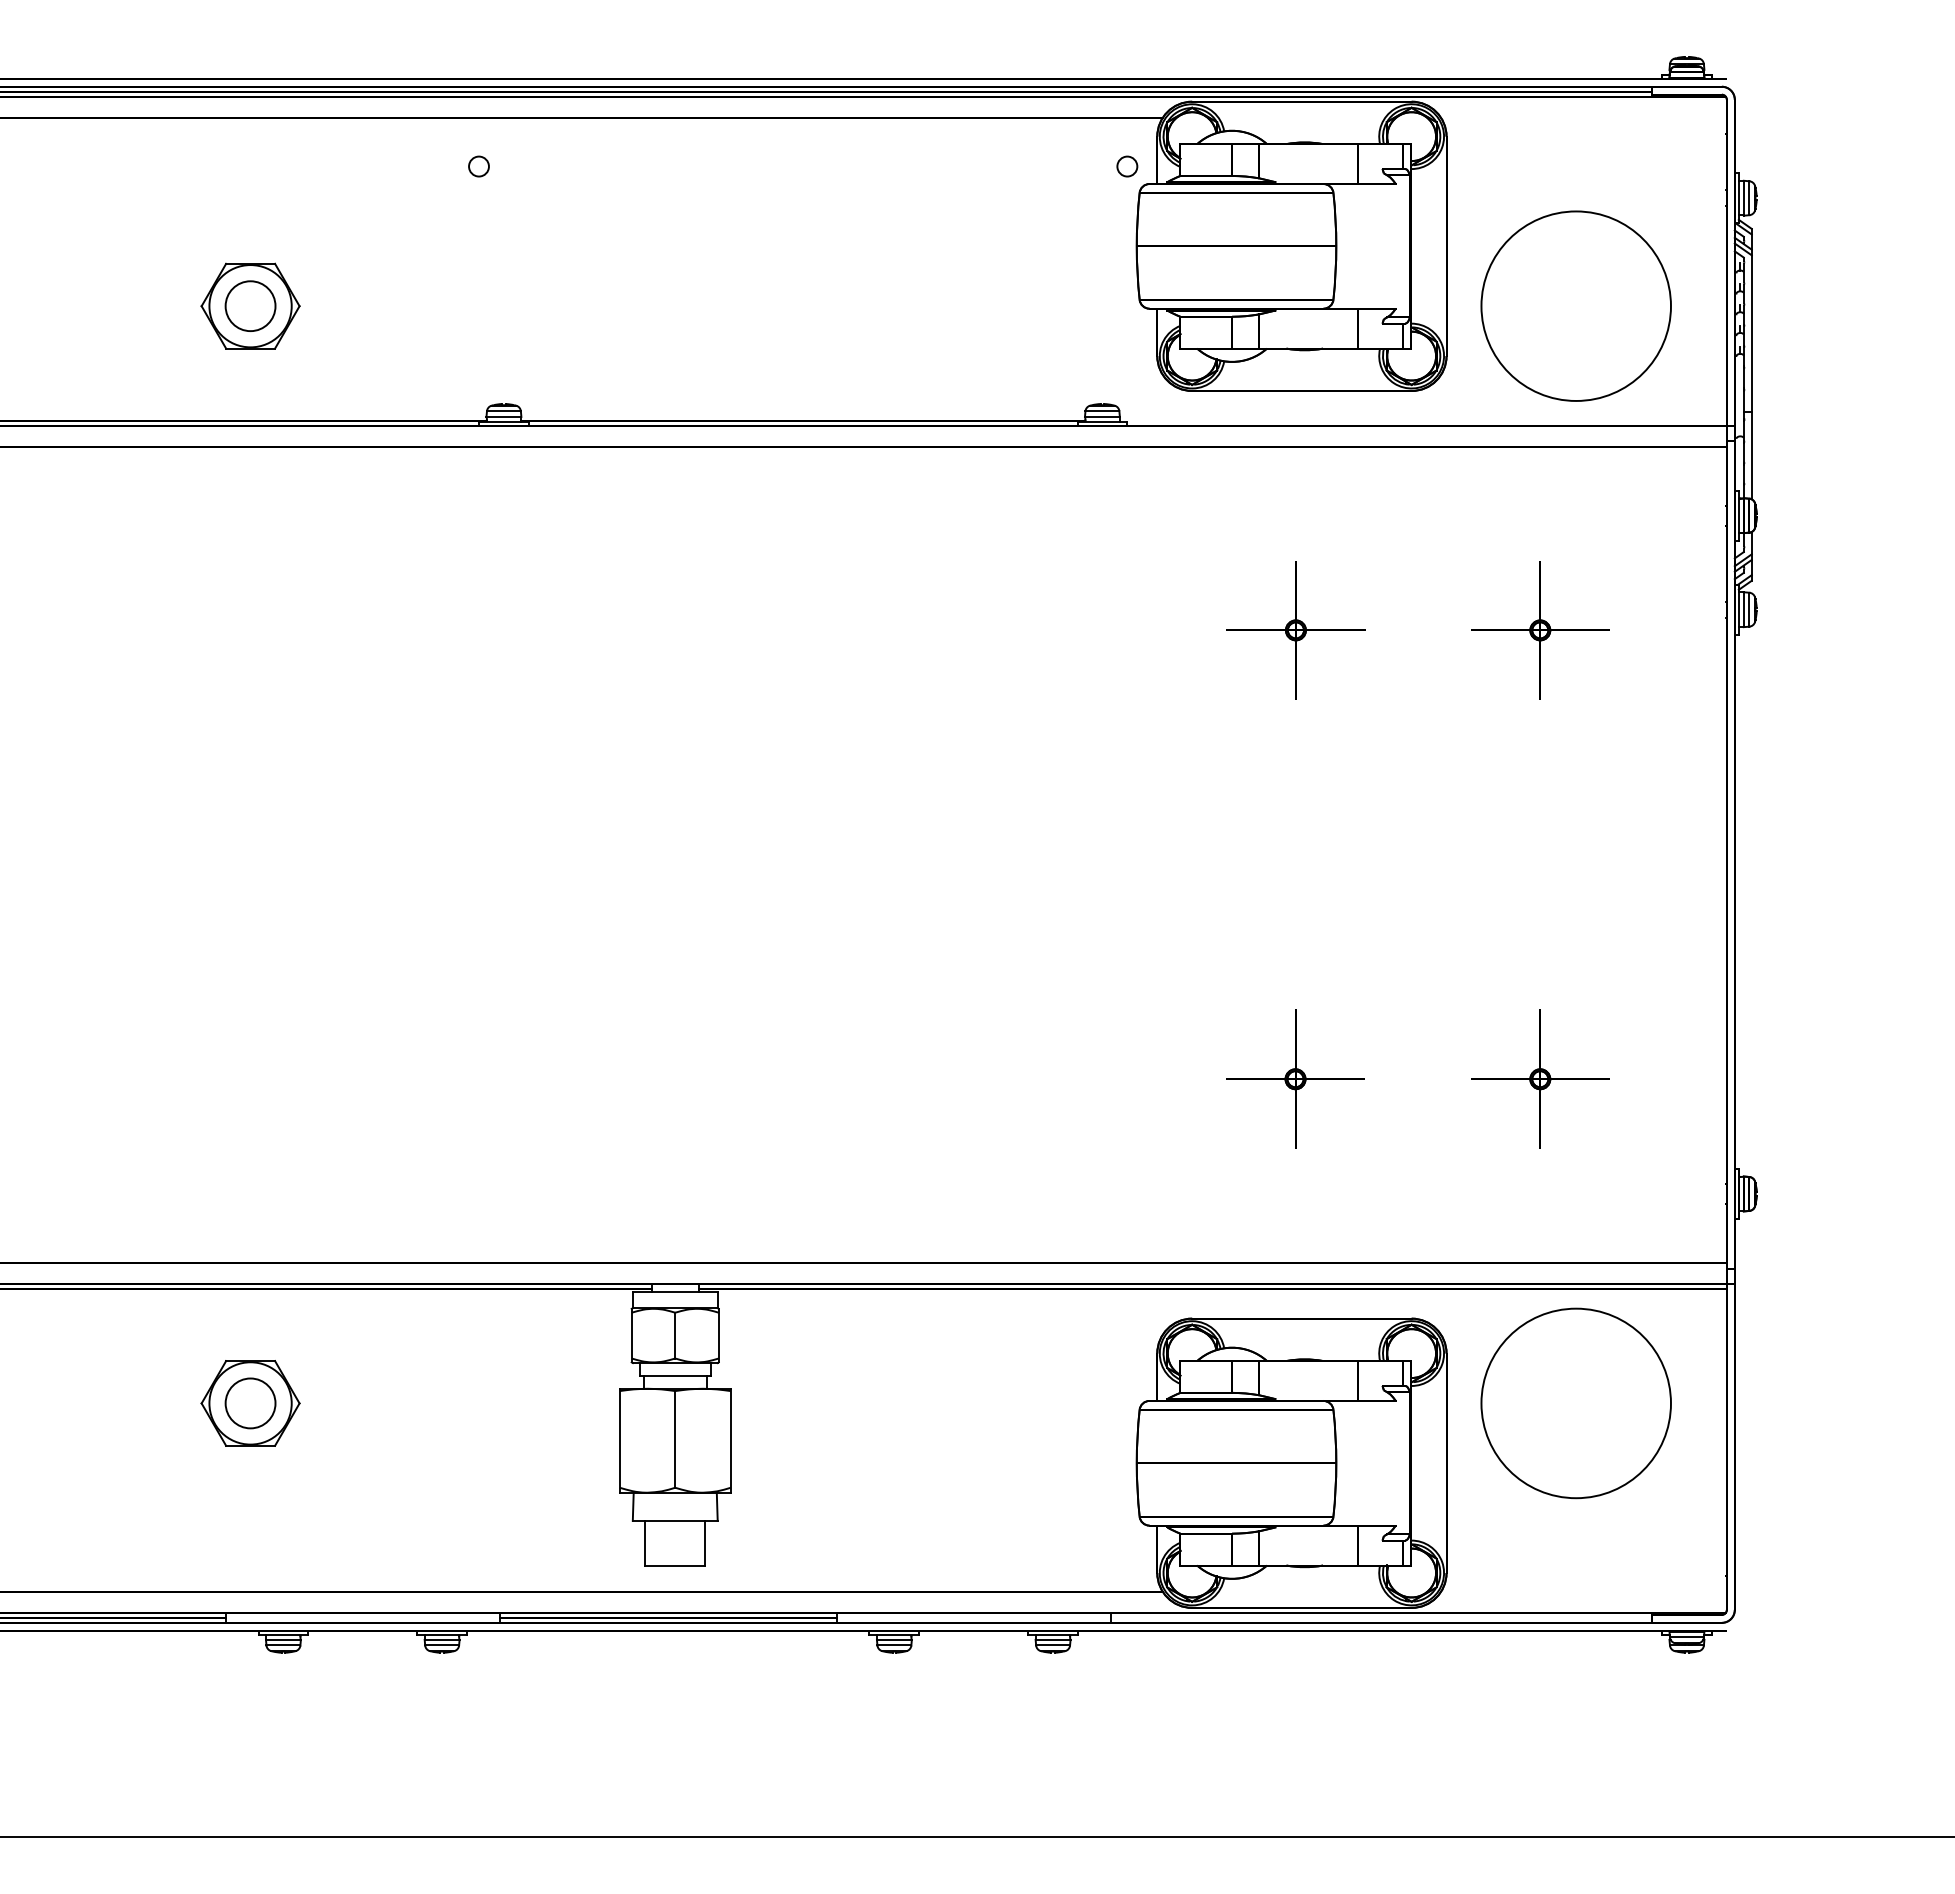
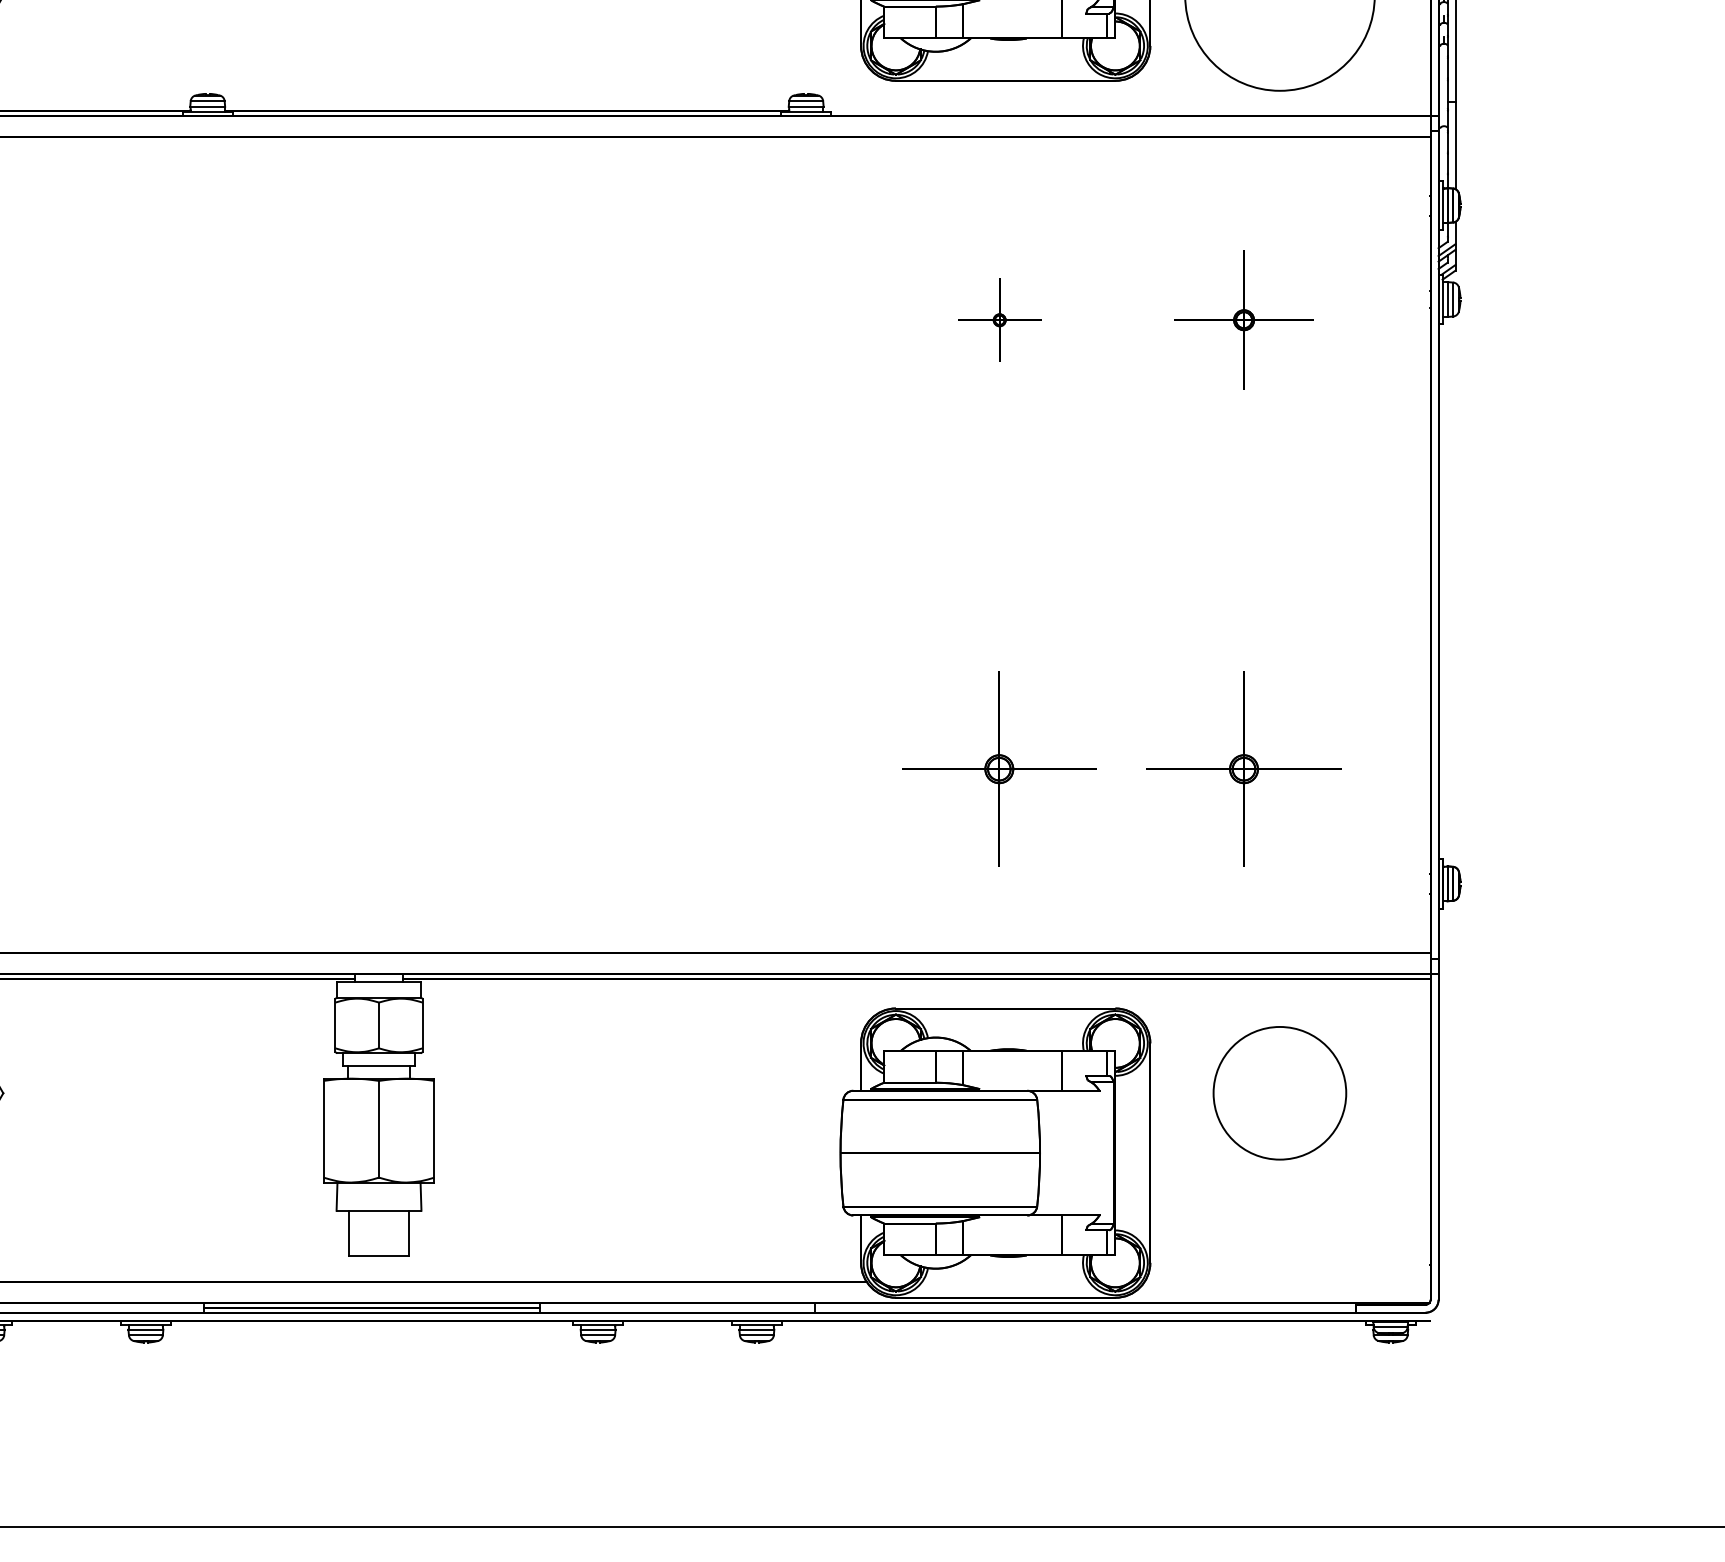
part: (1295, 630) -> (999, 320), size x0.6
part: (1295, 1078) -> (999, 768), size x1.4
part: (1540, 1078) -> (1244, 768), size x1.4
part: (1575, 1403) -> (1279, 1093), size x0.7

